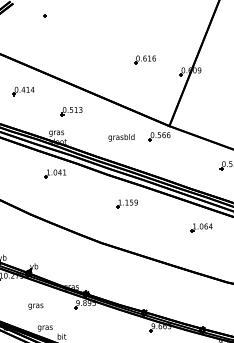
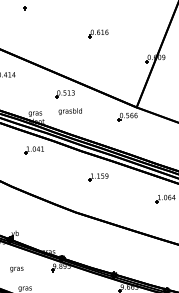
part: (144, 59) -> (98, 33), moved
part: (71, 111) -> (64, 94), moved
text: (121, 137) -> (70, 111), moved

